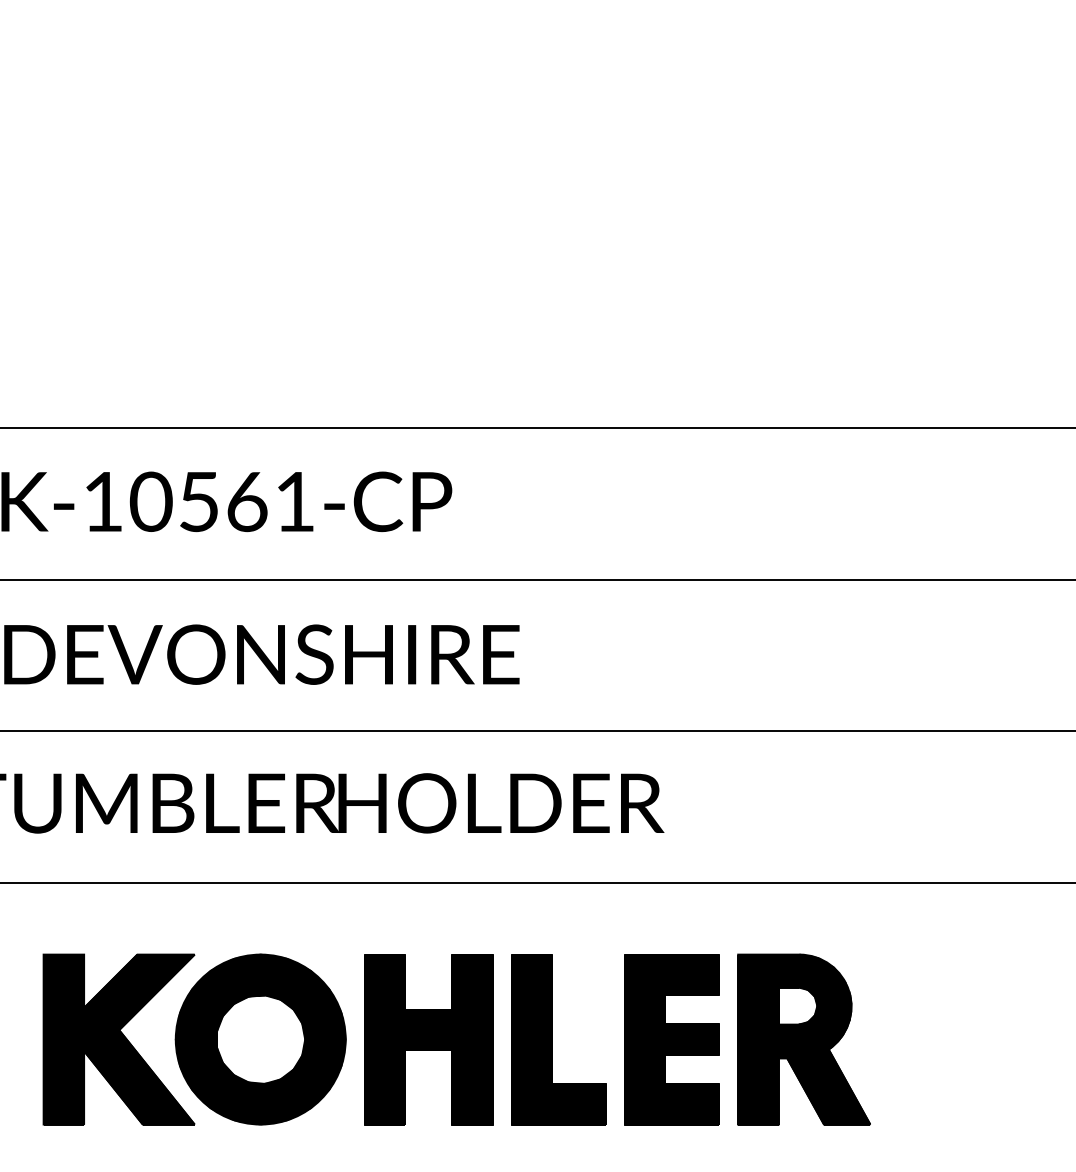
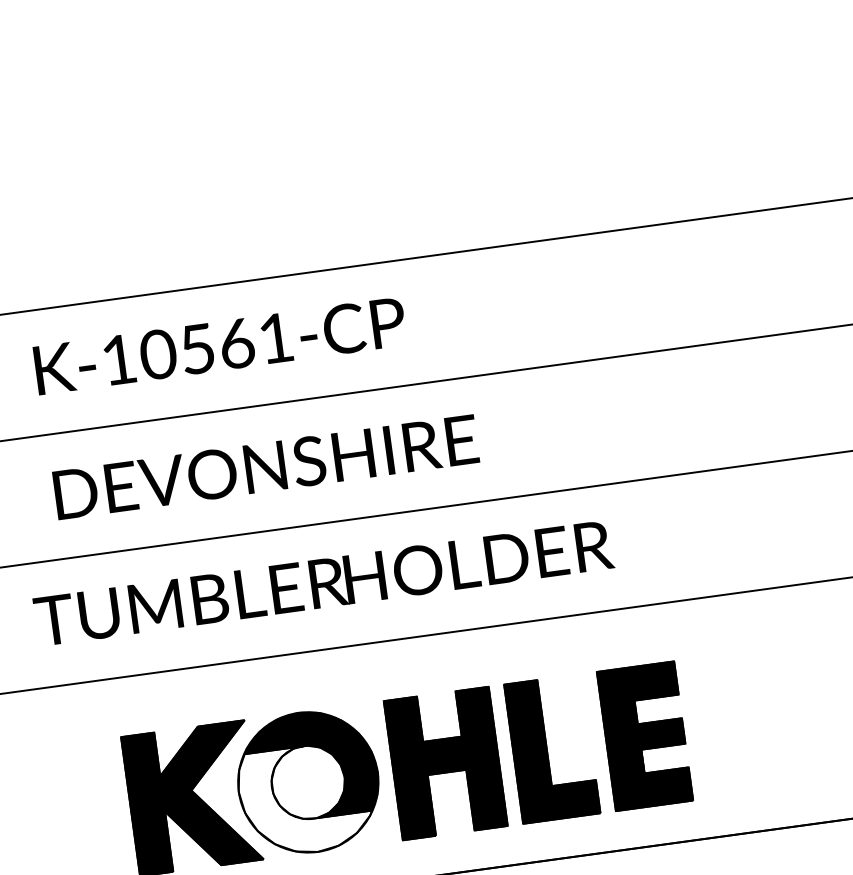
part: (803, 1039) -> (752, 721), removed
fill: (253, 1059) -> (304, 799), removed

